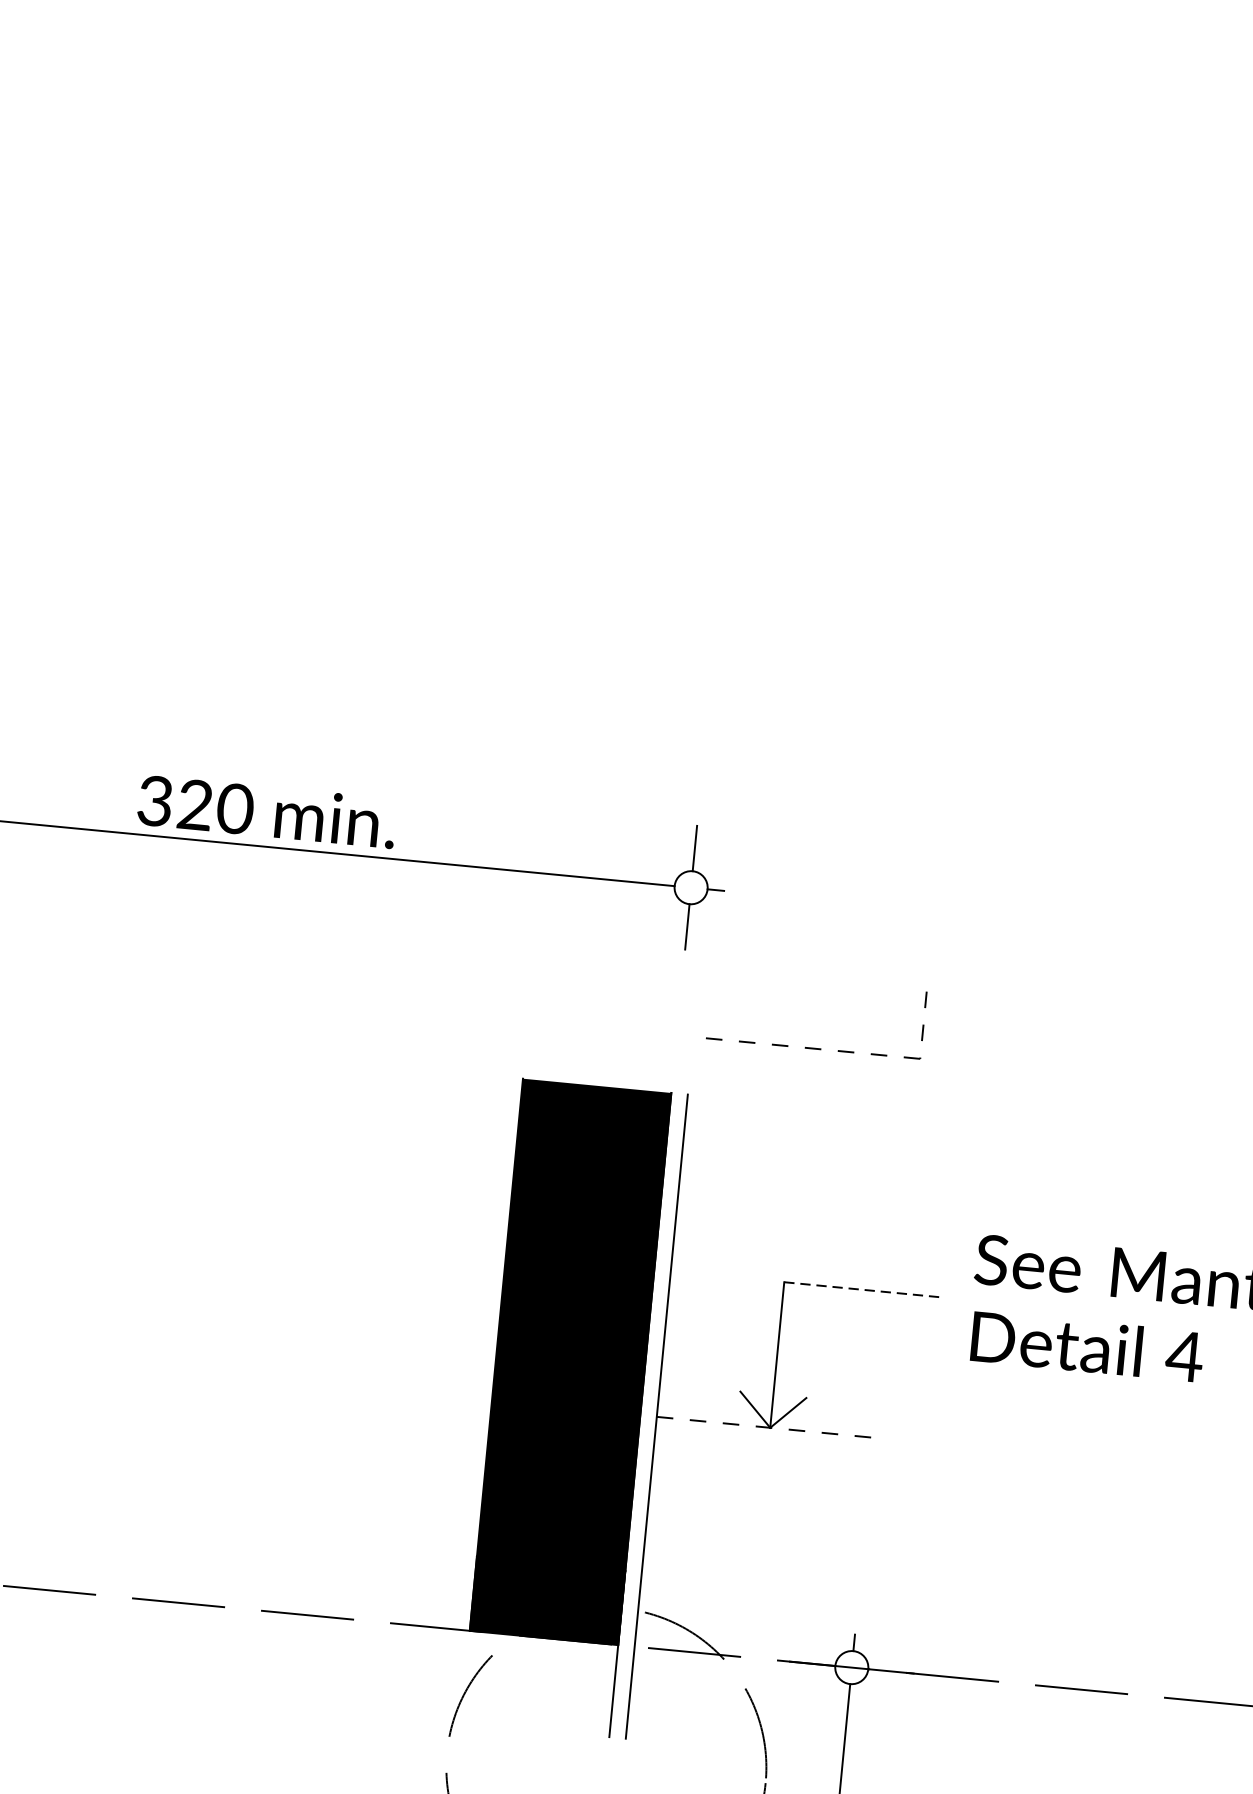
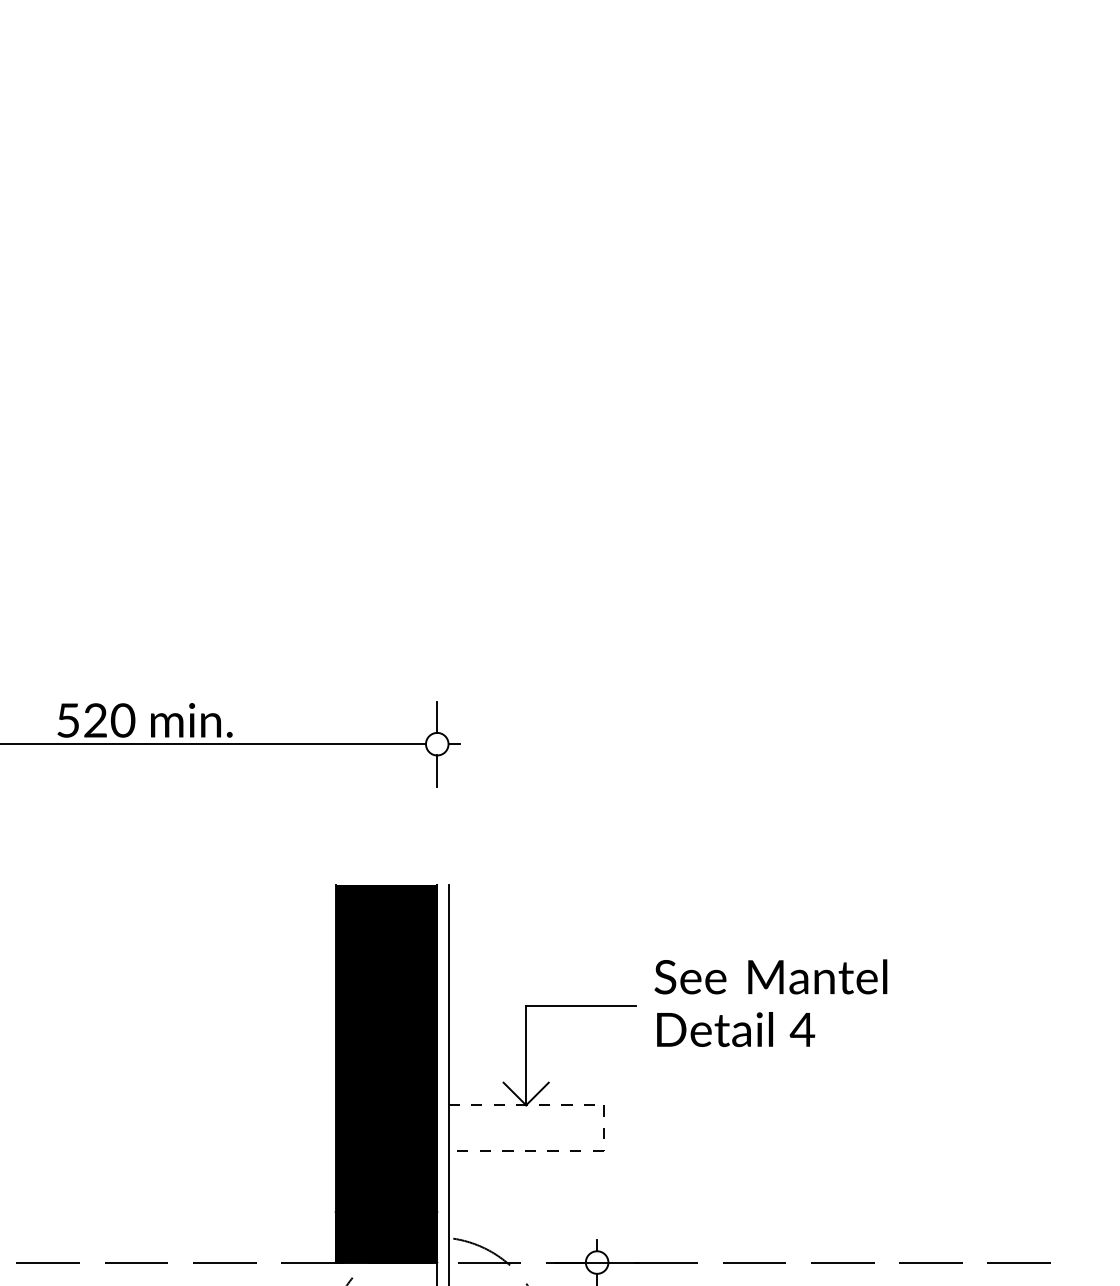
text: (154, 801) -> (67, 720), 320 -> 520
part: (813, 1047) -> (530, 1150), moved
line: (863, 1289) -> (580, 1005), dashed -> solid

